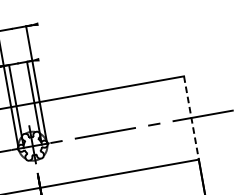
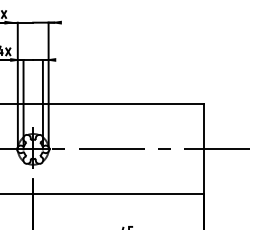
line: (191, 118) -> (204, 149), dashed -> solid

